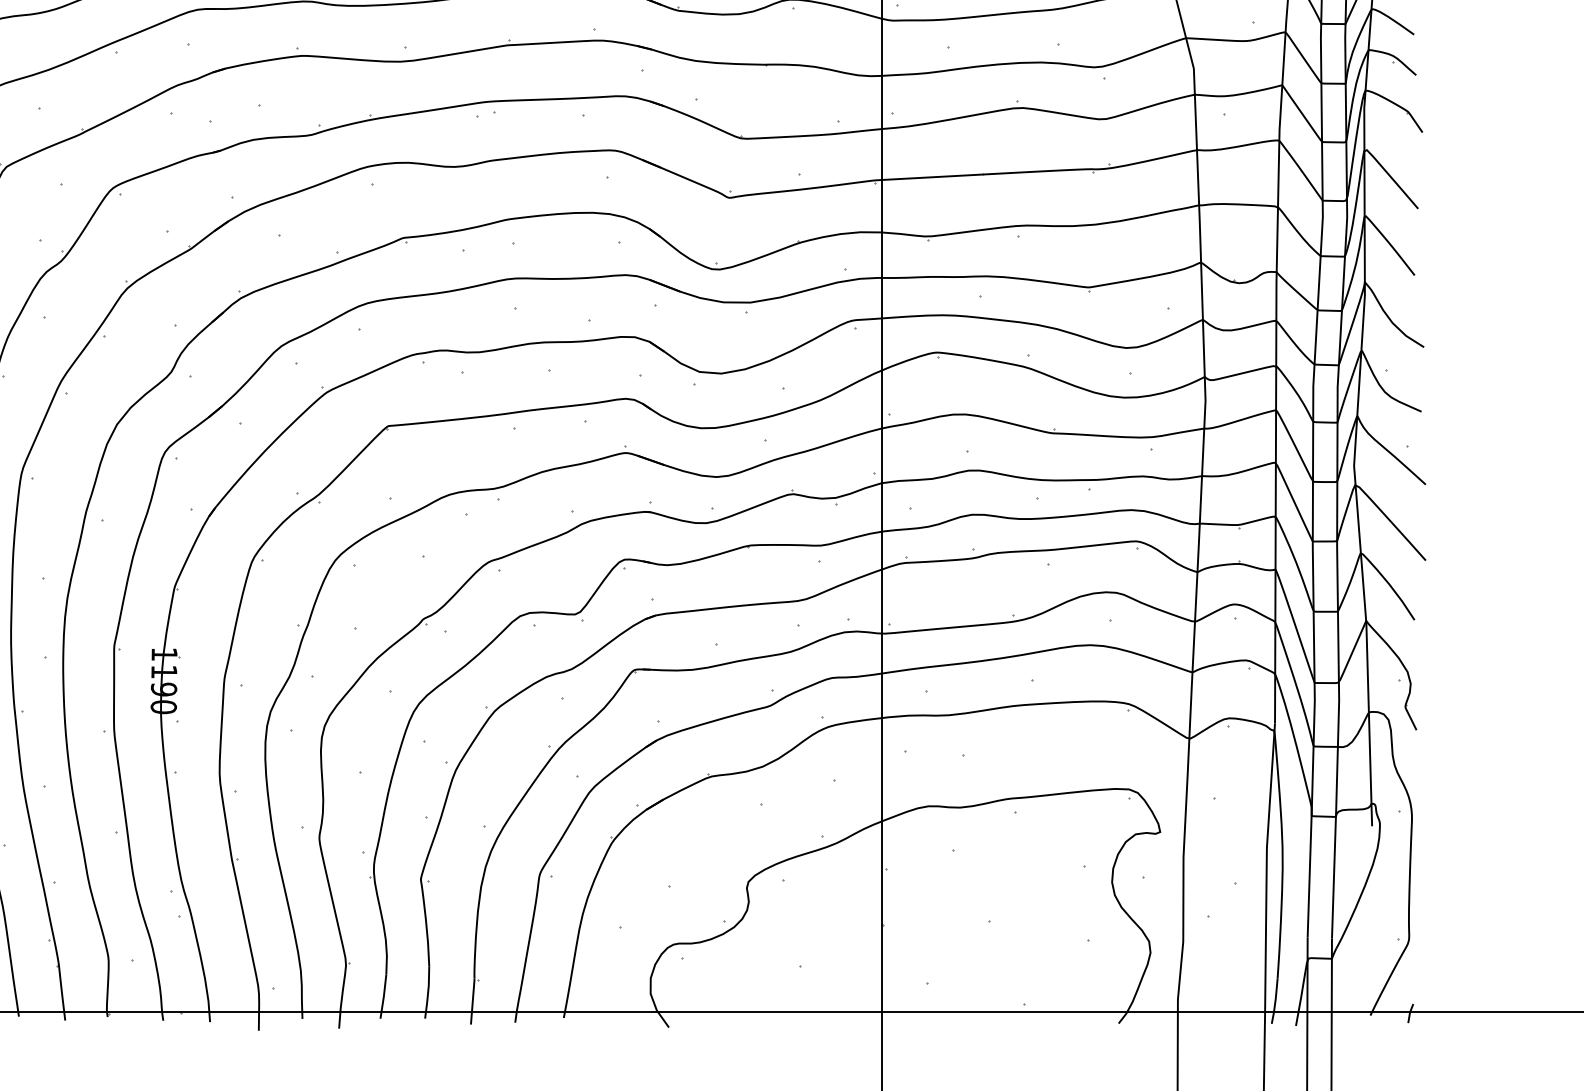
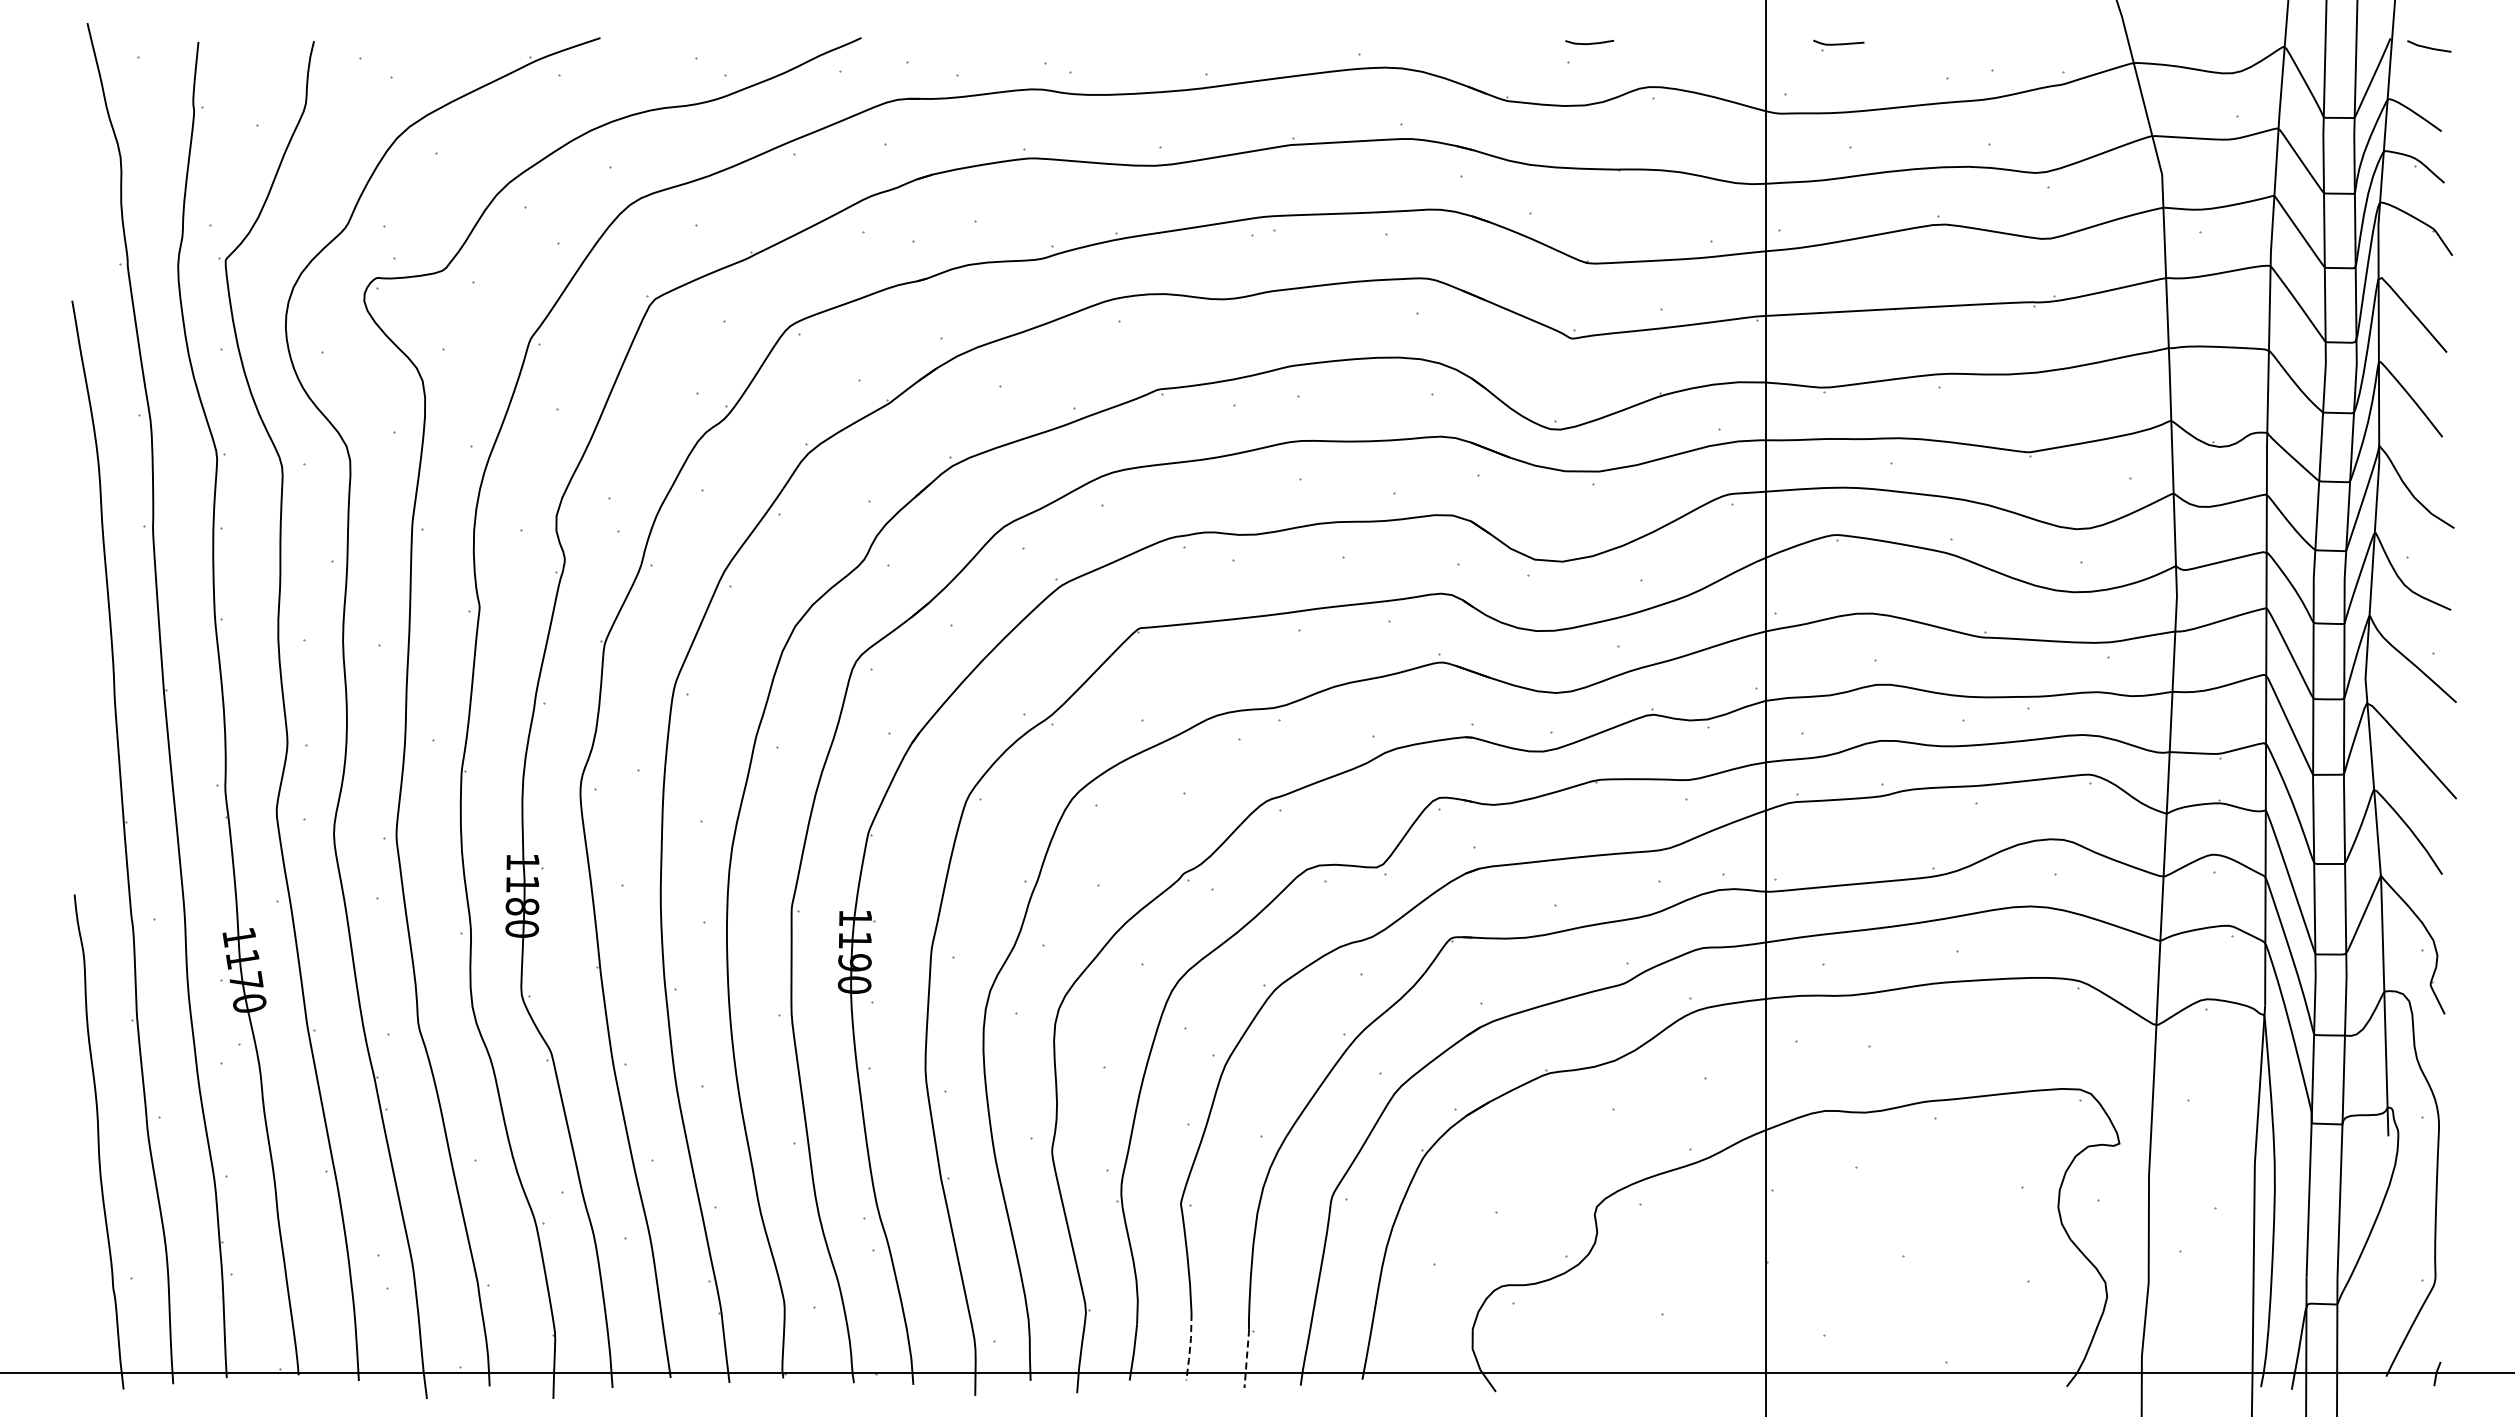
line: (428, 992) -> (1190, 1347), solid -> dashed
line: (472, 1000) -> (1246, 1357), solid -> dashed

